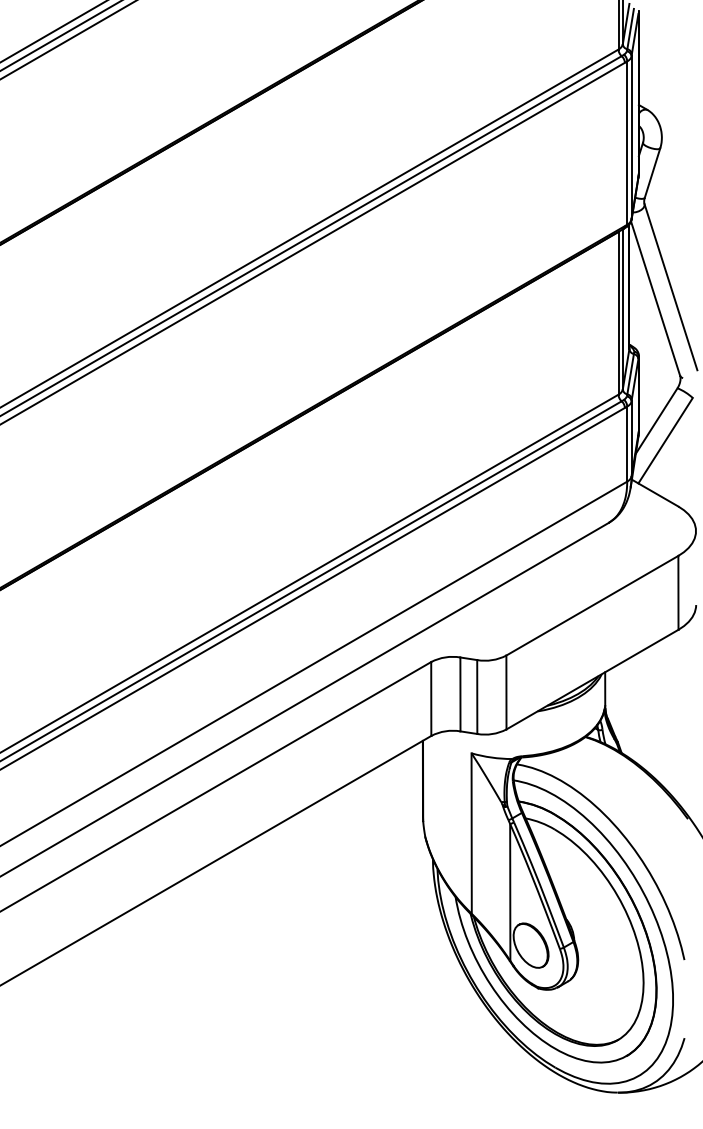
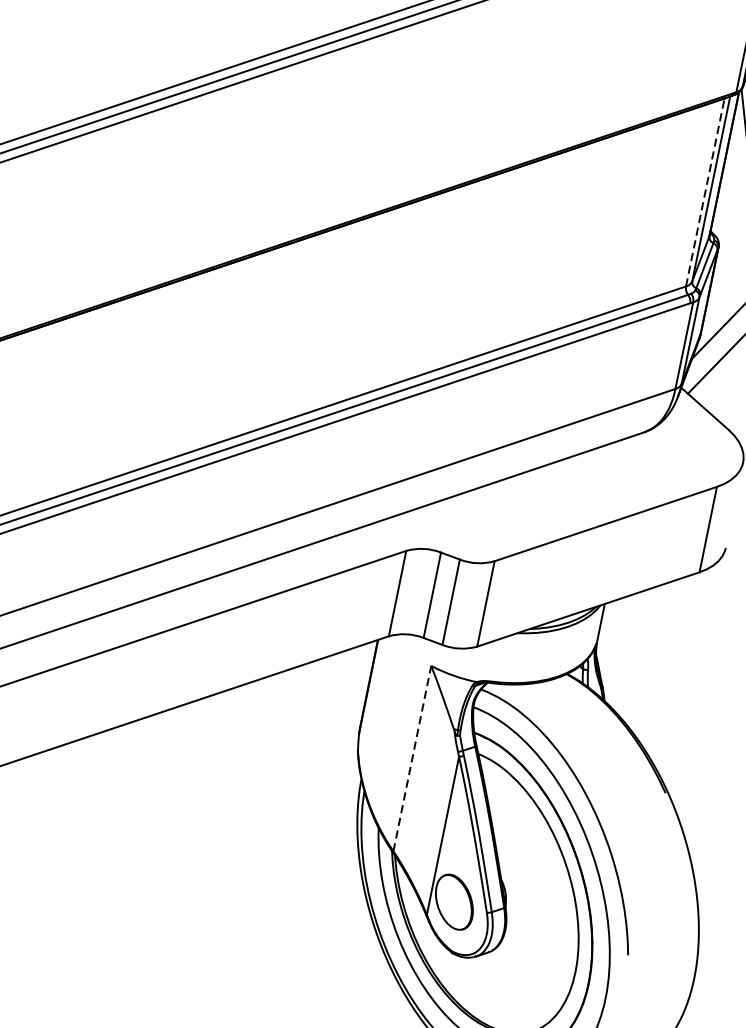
line: (618, 312) -> (705, 191), solid -> dashed
line: (471, 833) -> (412, 758), solid -> dashed

